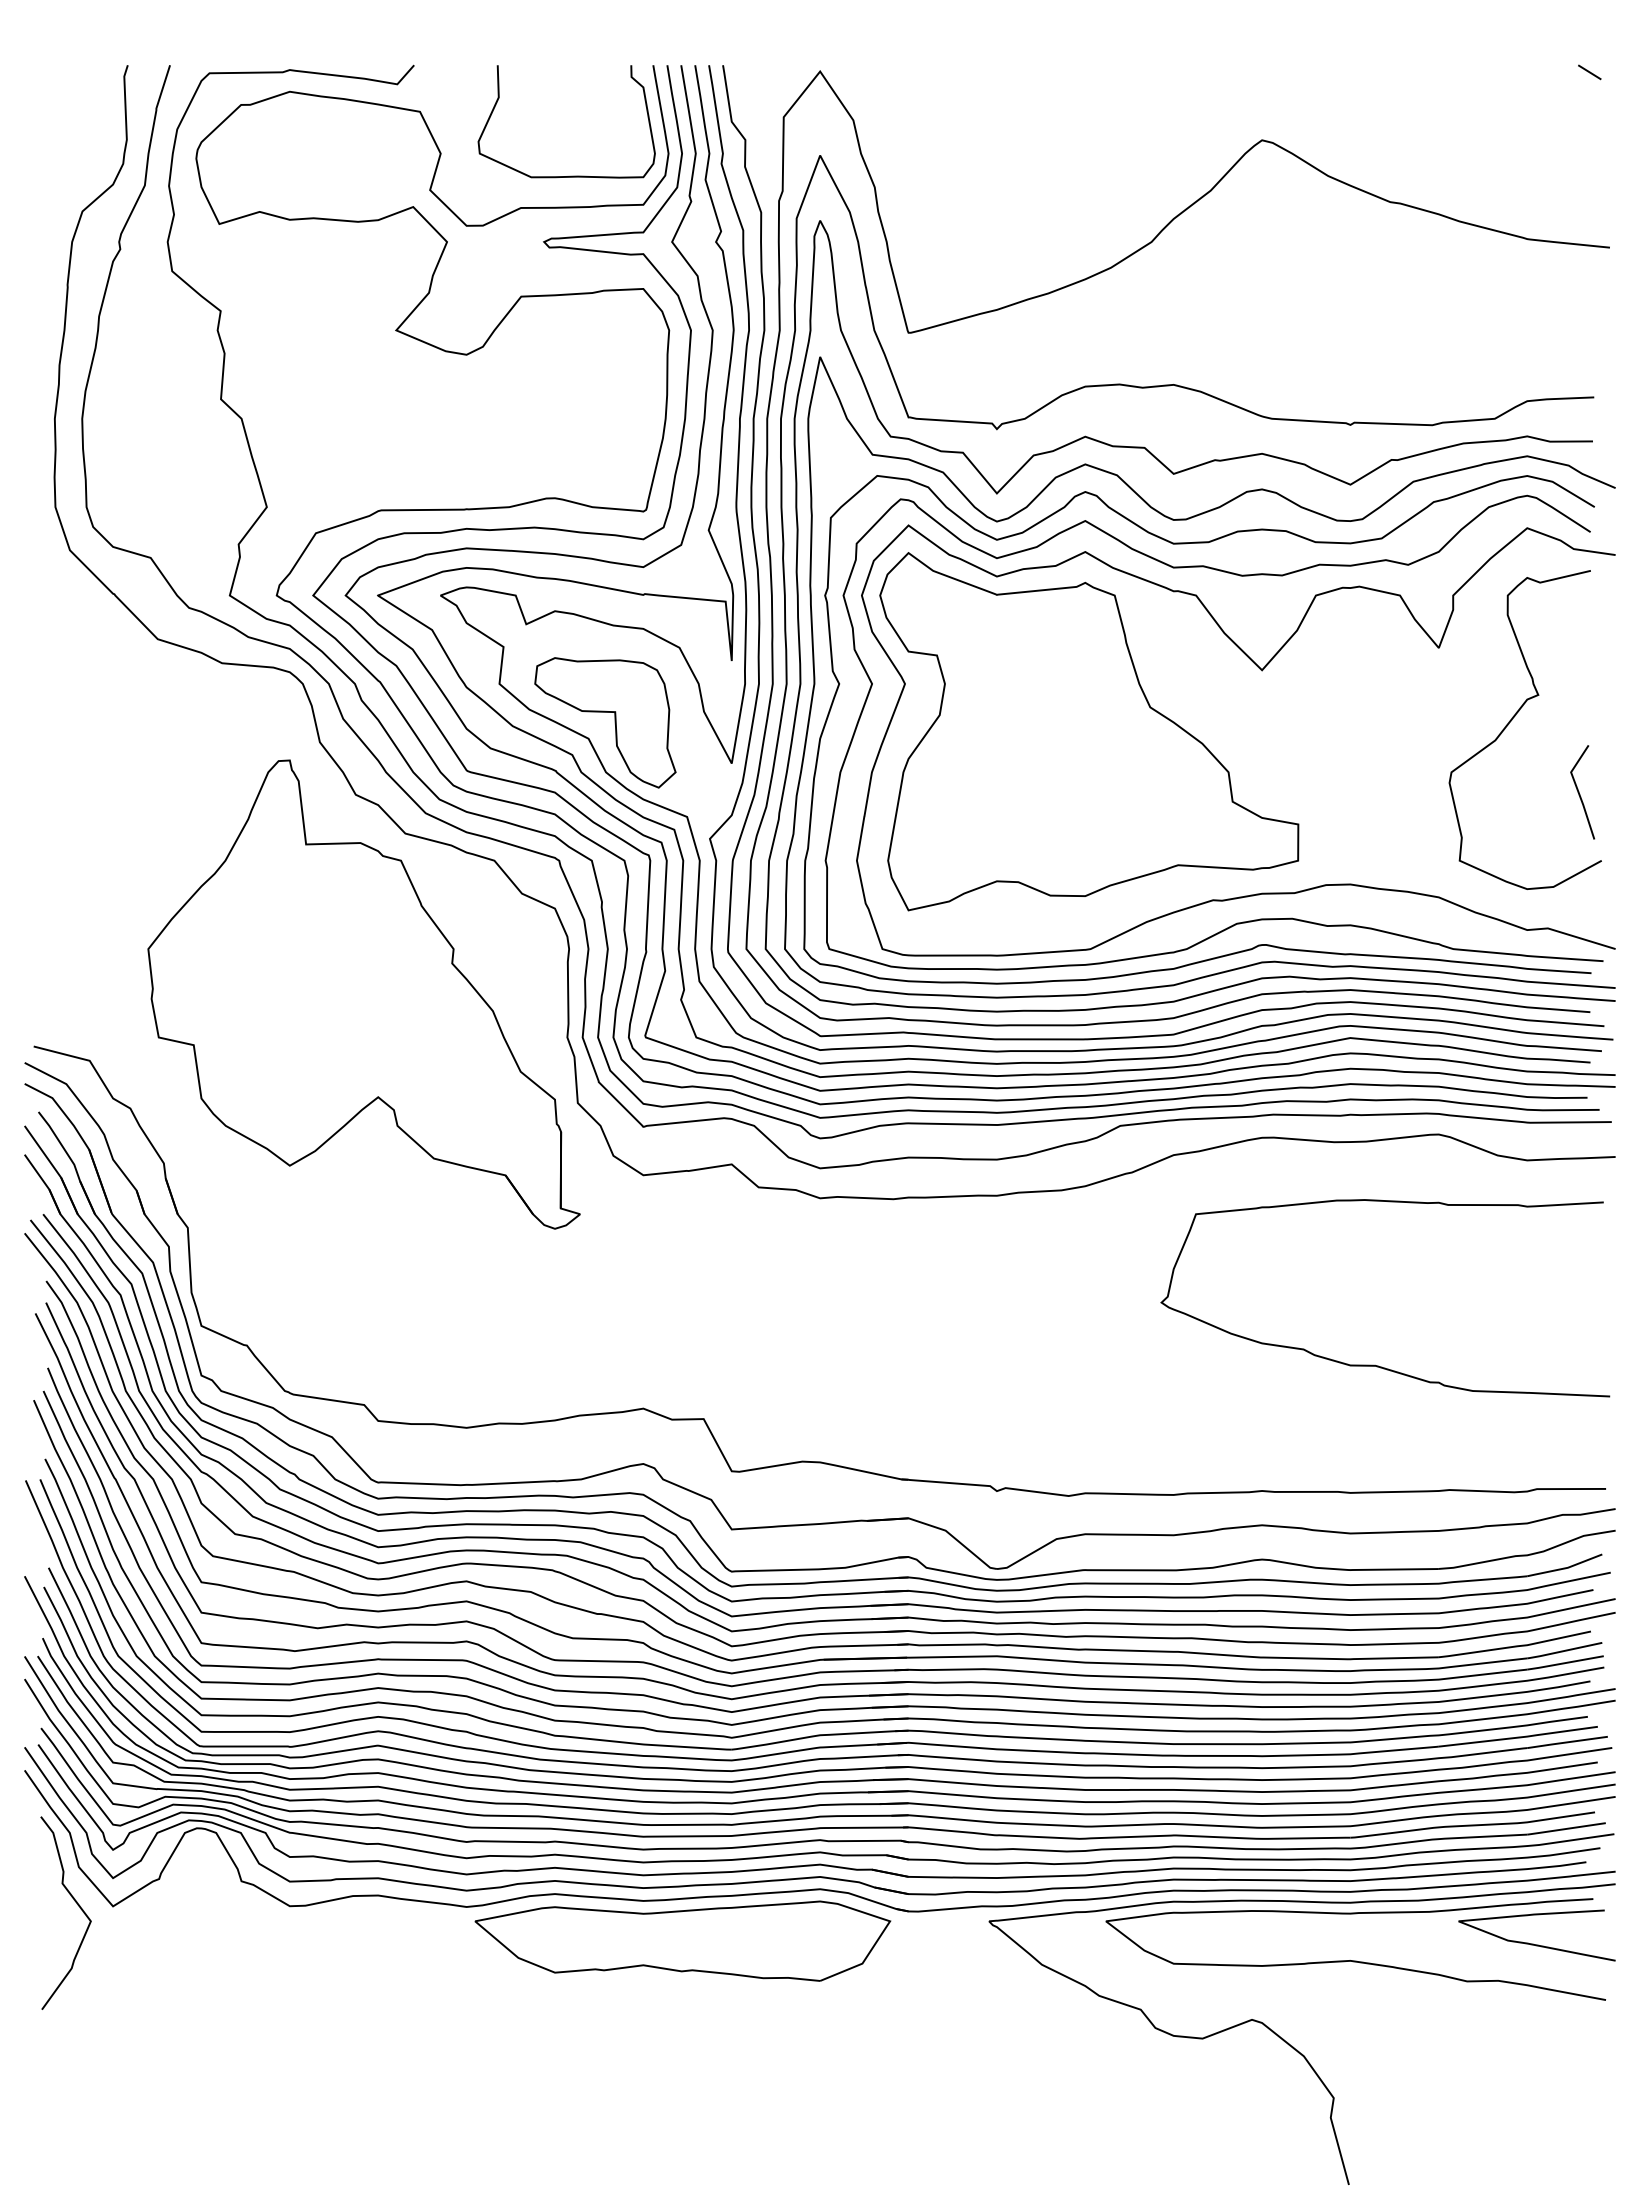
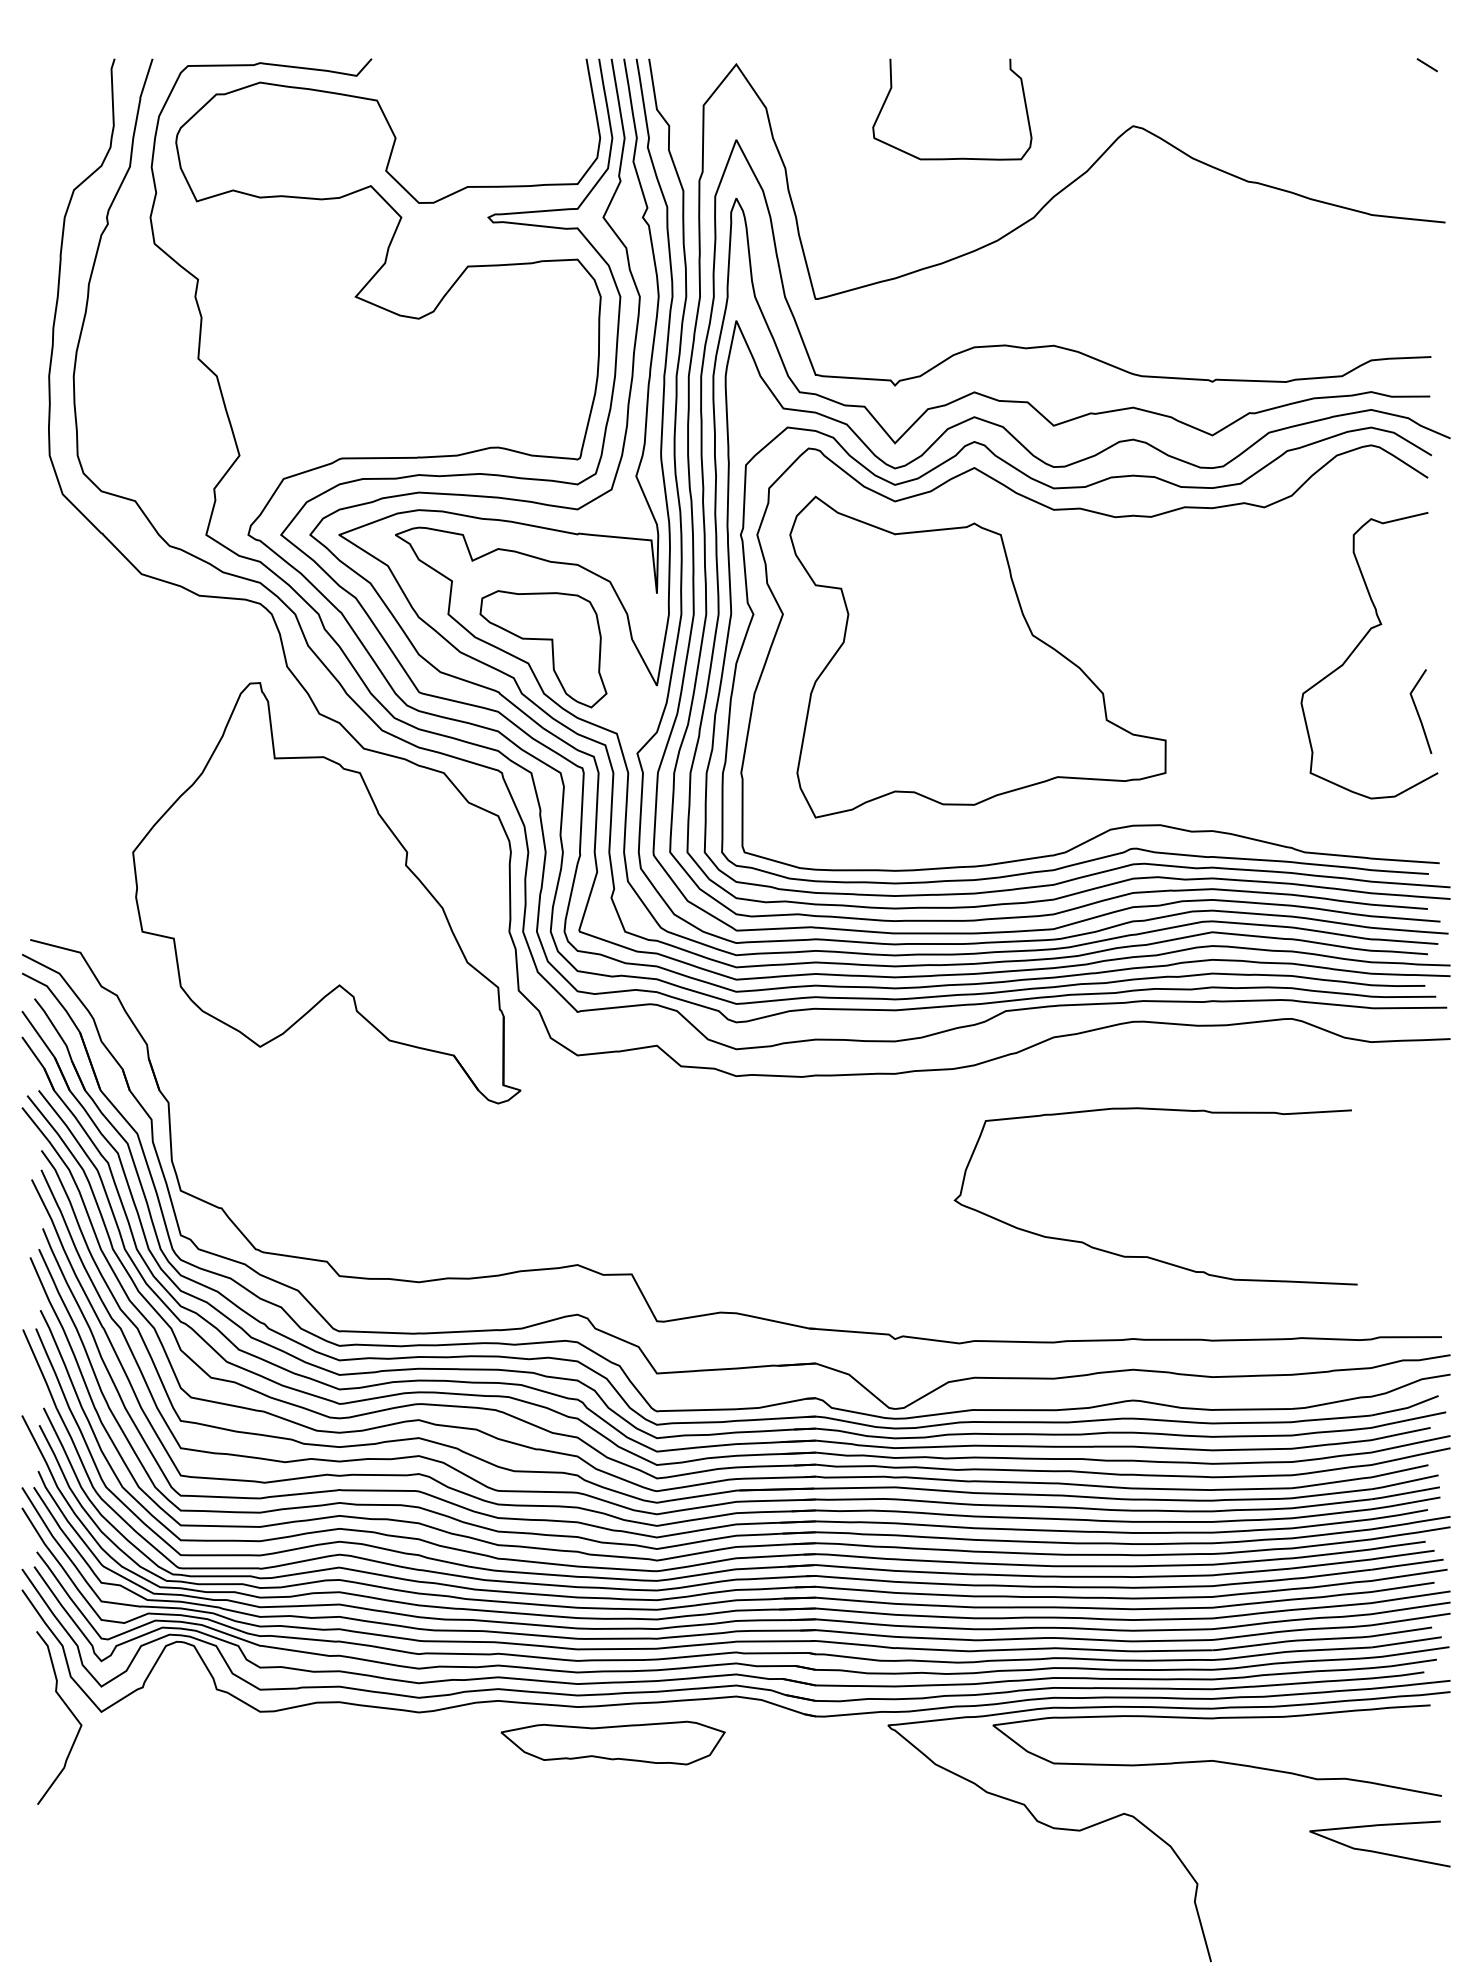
curve: (569, 175) -> (954, 157), moved
curve: (1262, 671) -> (1133, 603), removed
curve: (1375, 1364) -> (1146, 1255), moved
part: (682, 1940) -> (612, 1742), size x0.6
curve: (1533, 1943) -> (1376, 1851), moved

